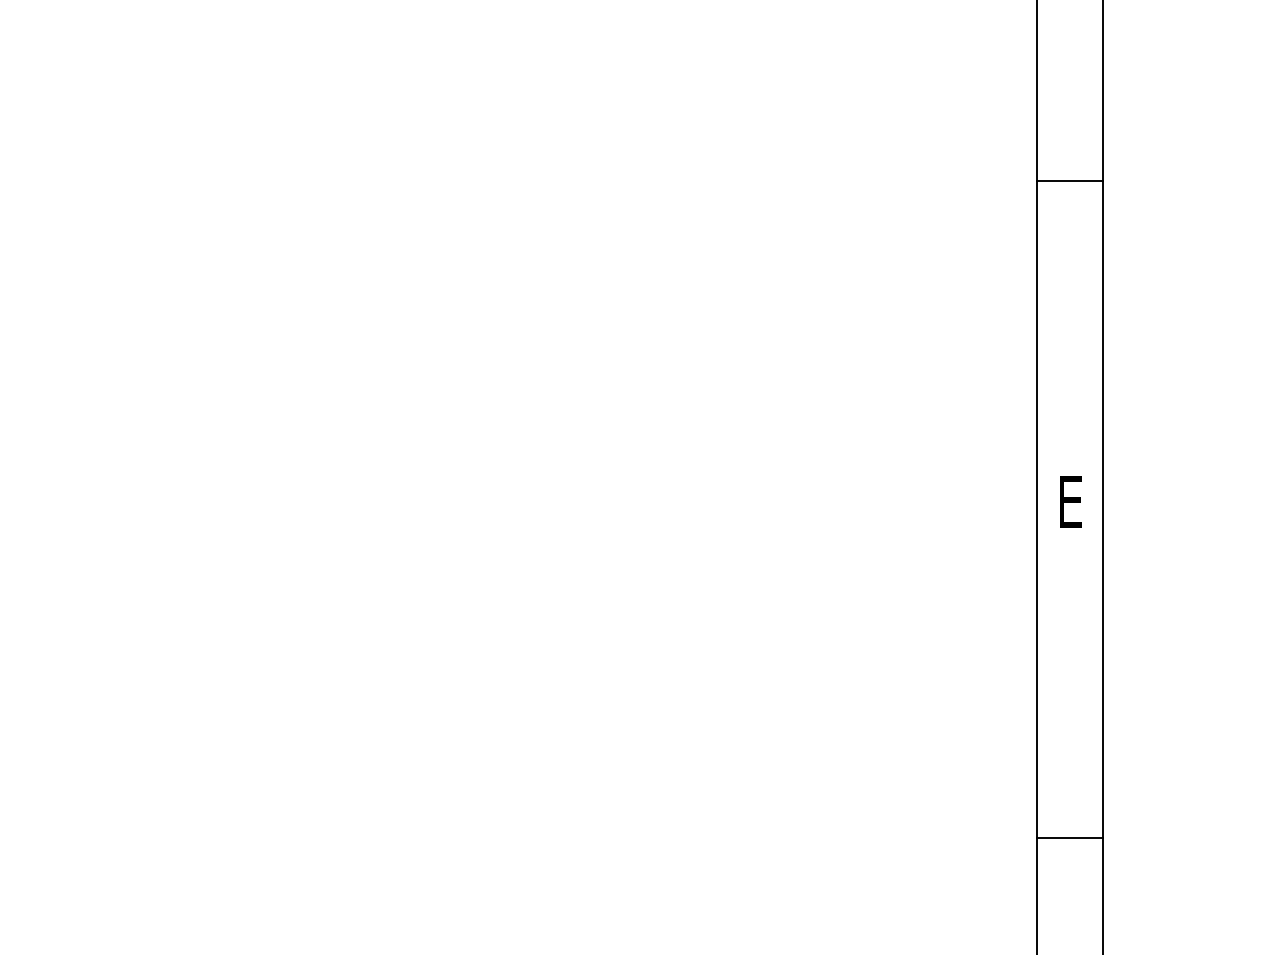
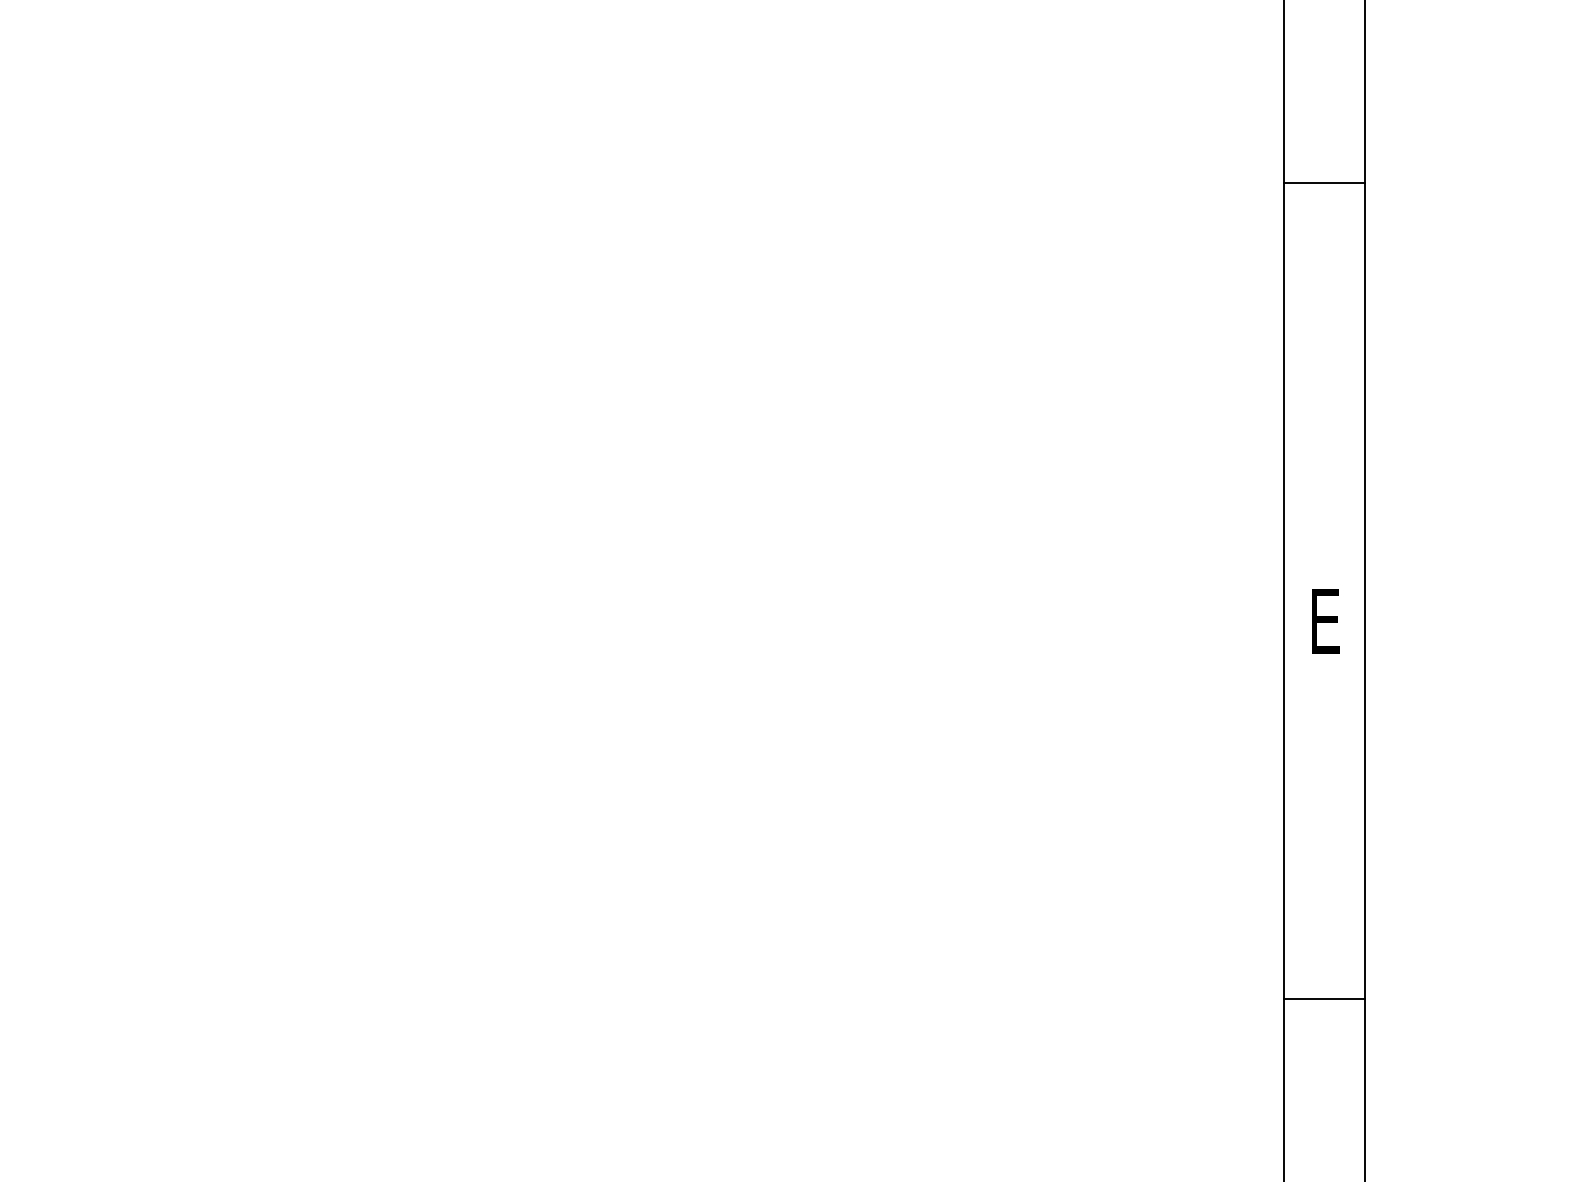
line: (1069, 181) -> (1323, 182), moved
line: (1069, 837) -> (1323, 998), moved

